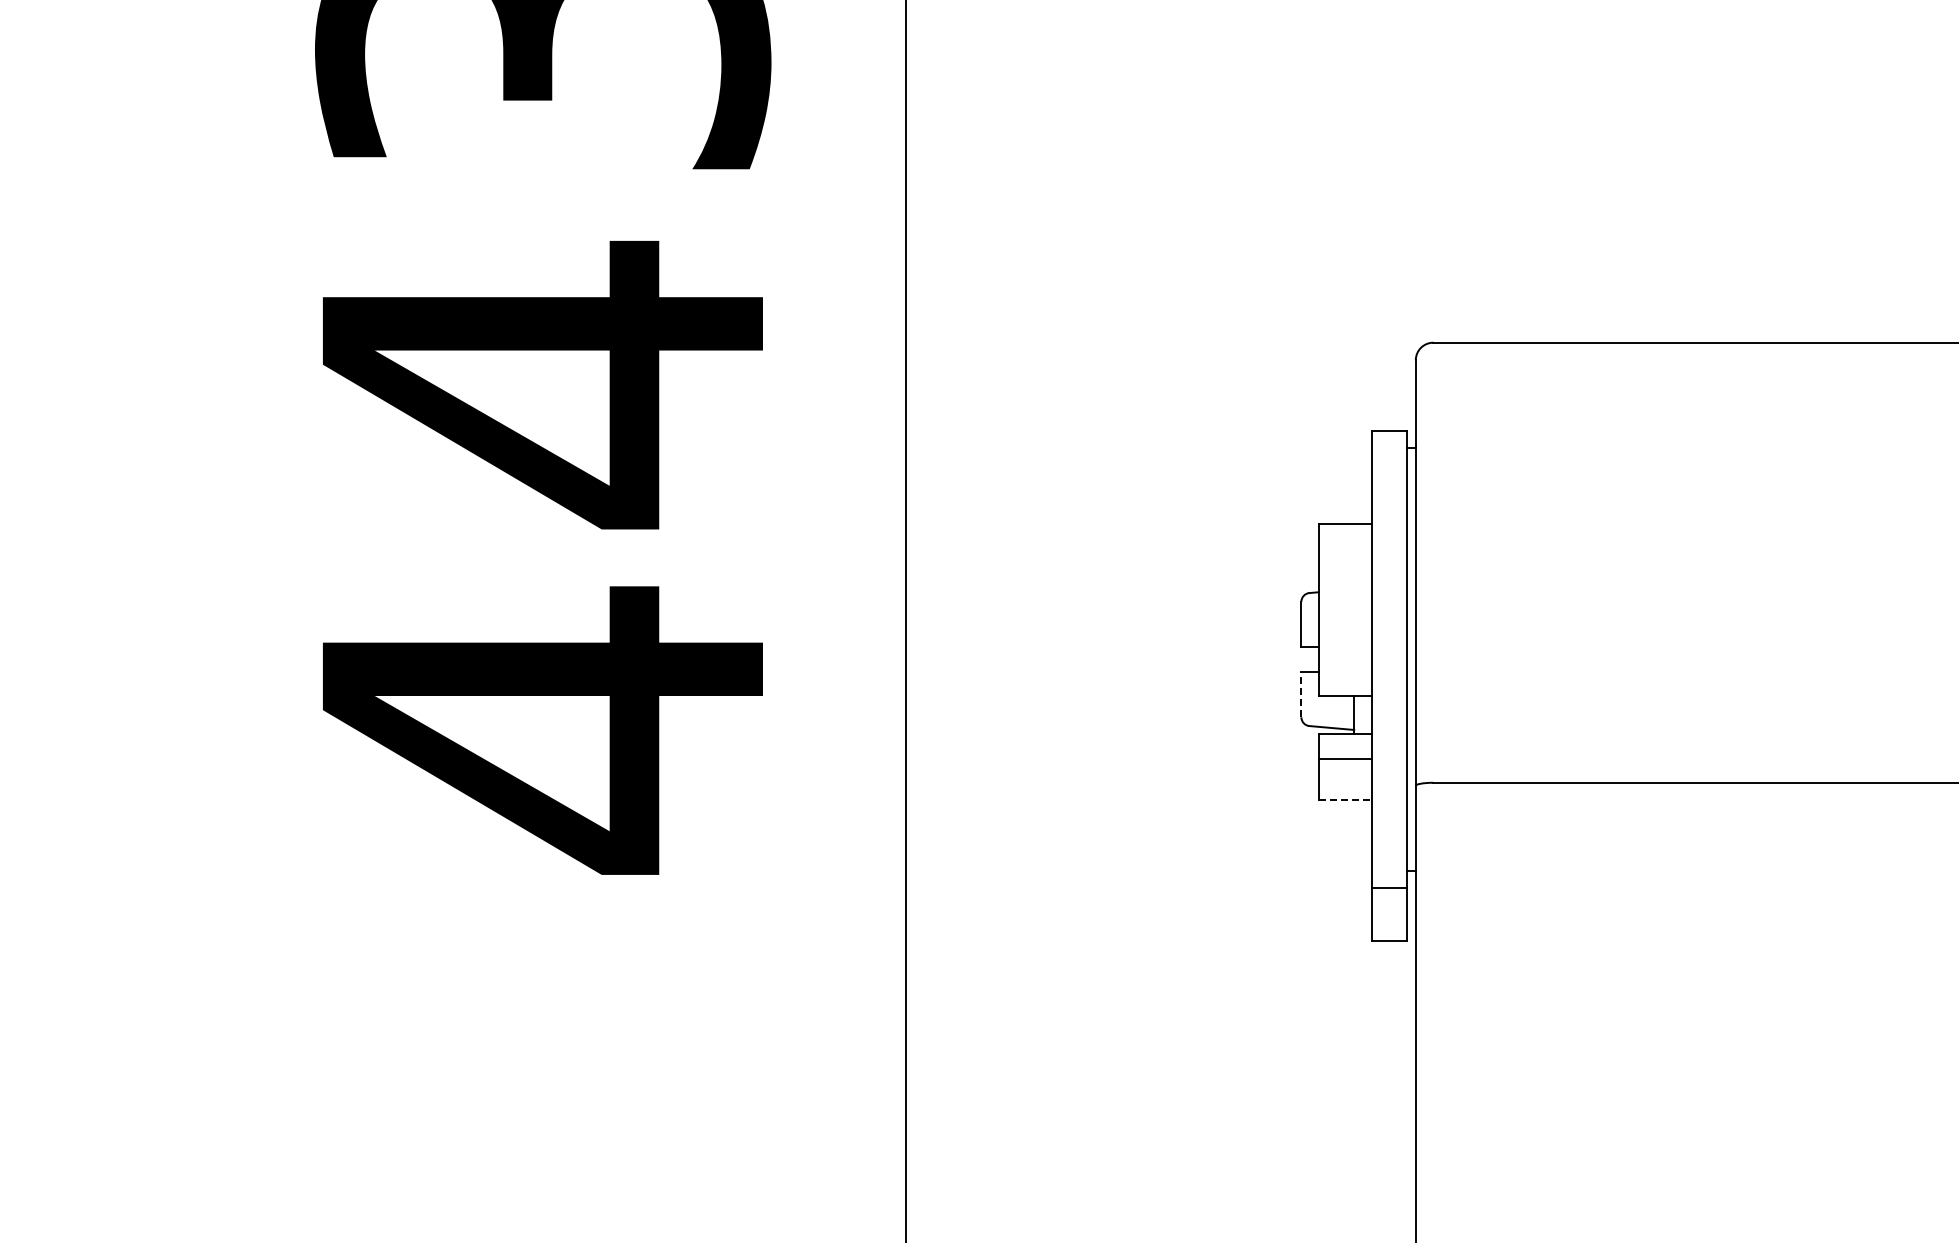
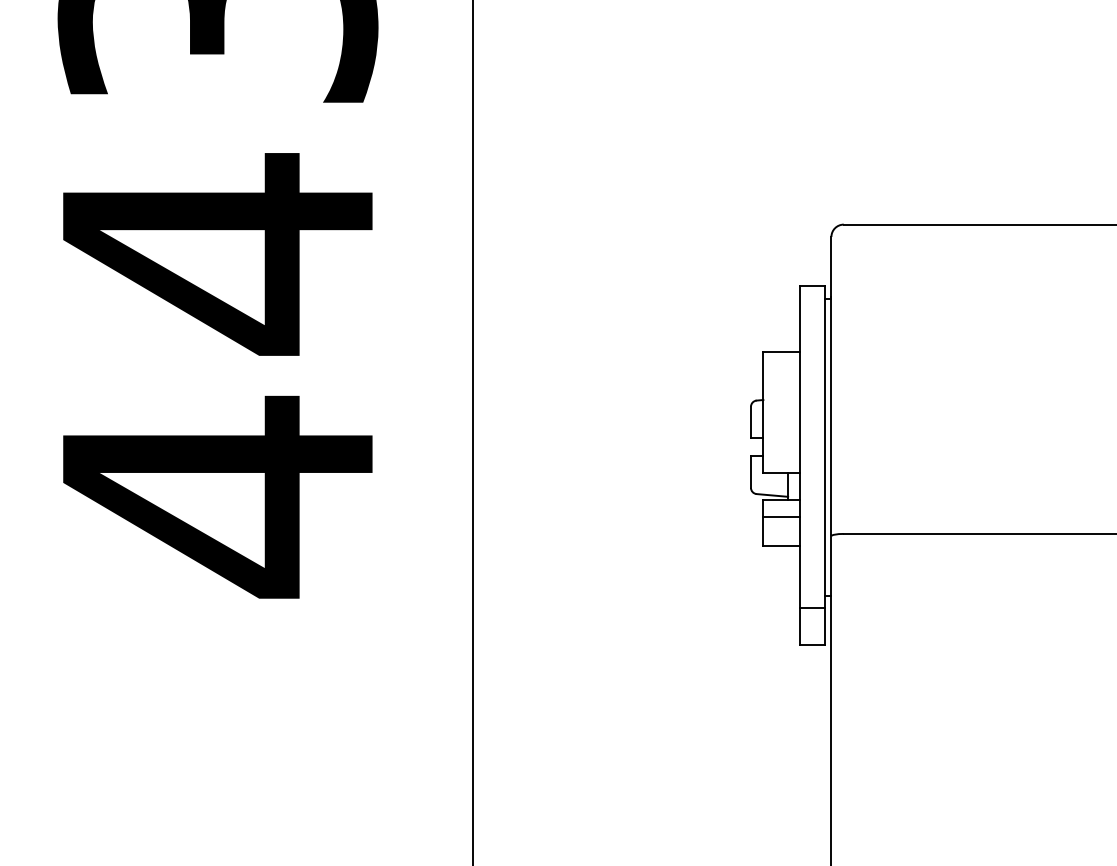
line: (1301, 694) -> (751, 471), dashed -> solid
line: (1345, 800) -> (782, 546), dashed -> solid

